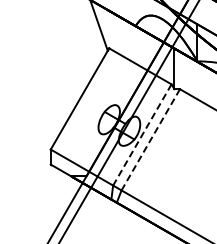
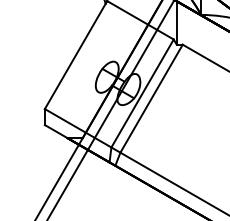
line: (142, 135) -> (142, 94), dashed -> solid
line: (150, 140) -> (151, 99), dashed -> solid

